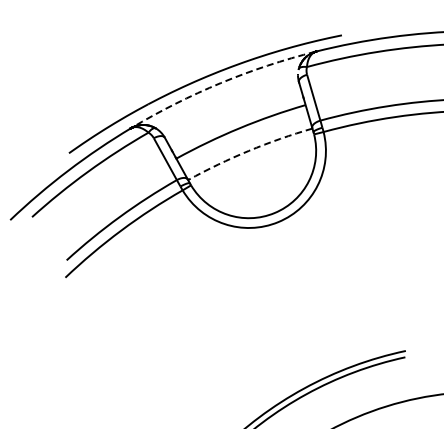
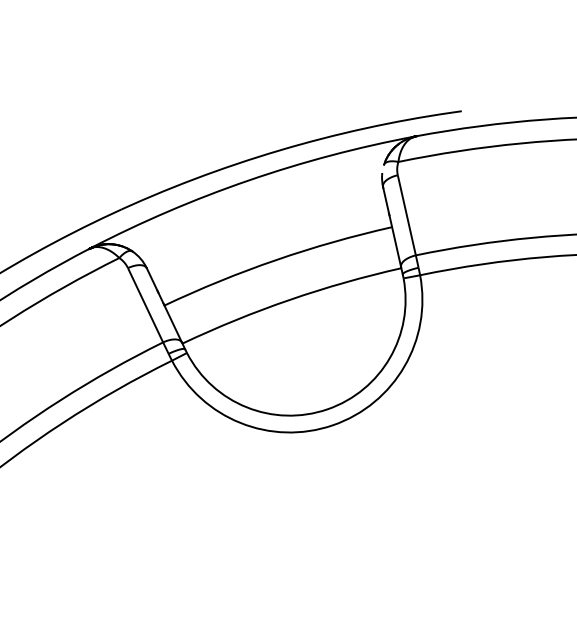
arc: (220, 83) -> (248, 181), dashed -> solid
arc: (248, 150) -> (289, 299), dashed -> solid

